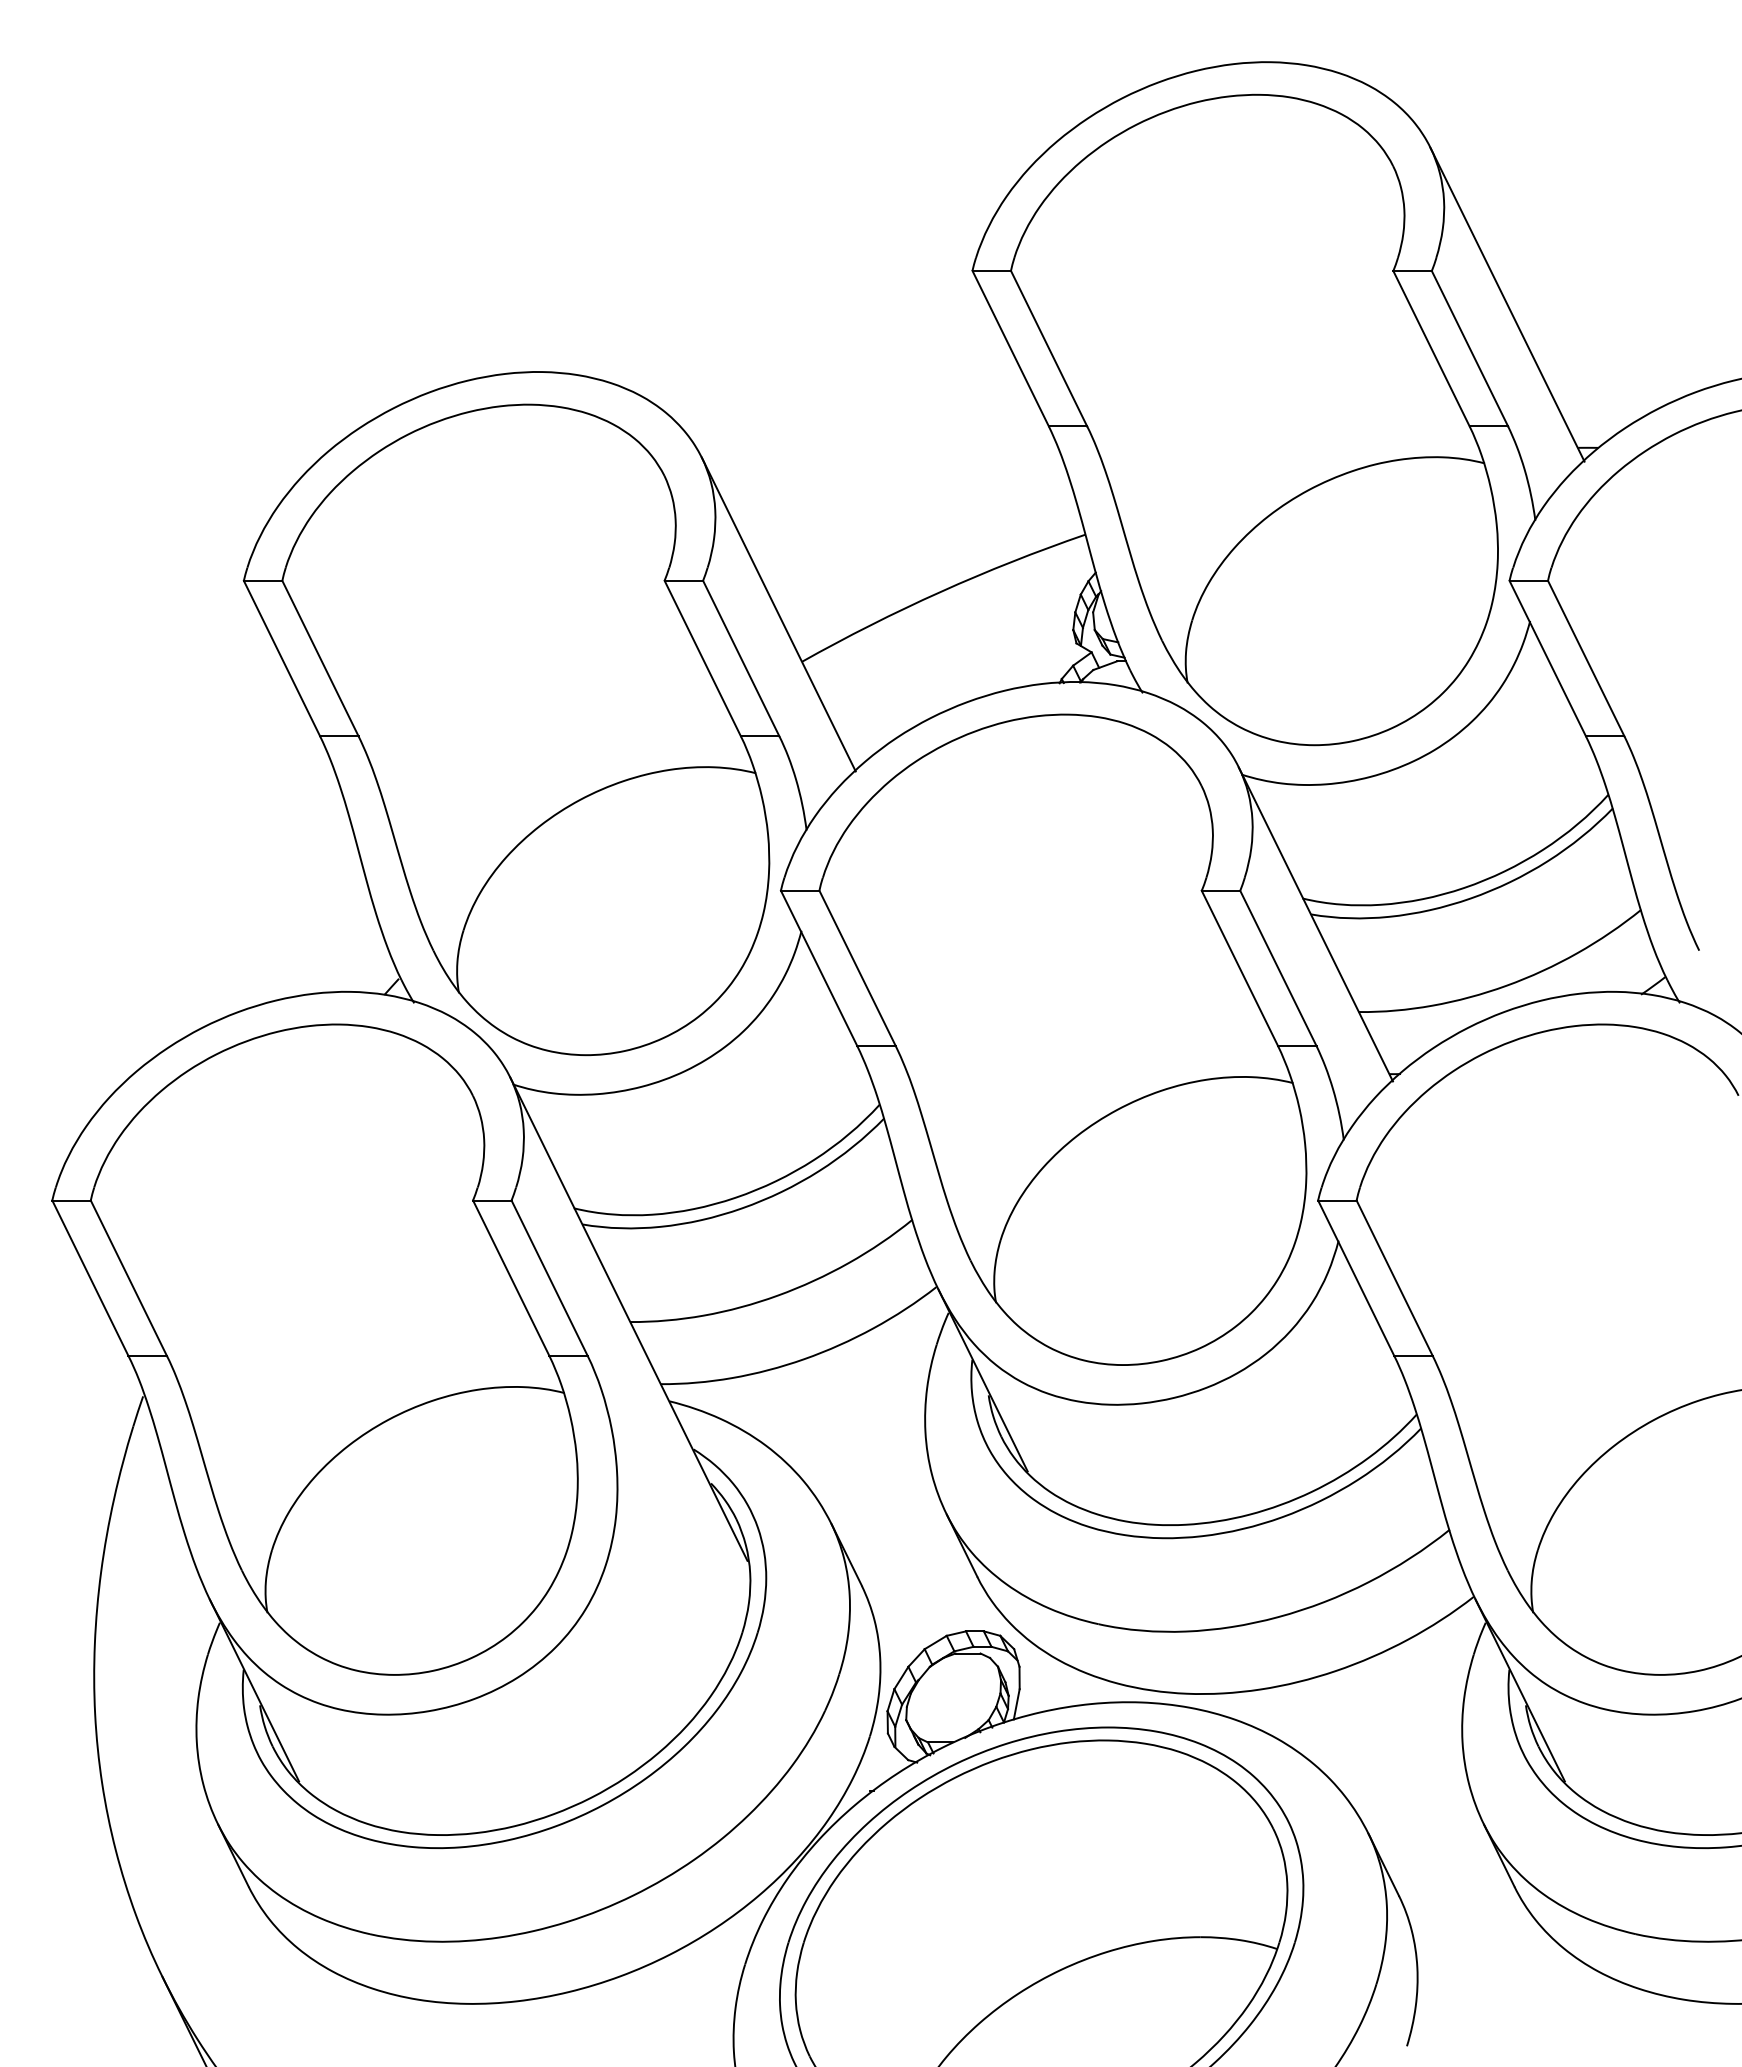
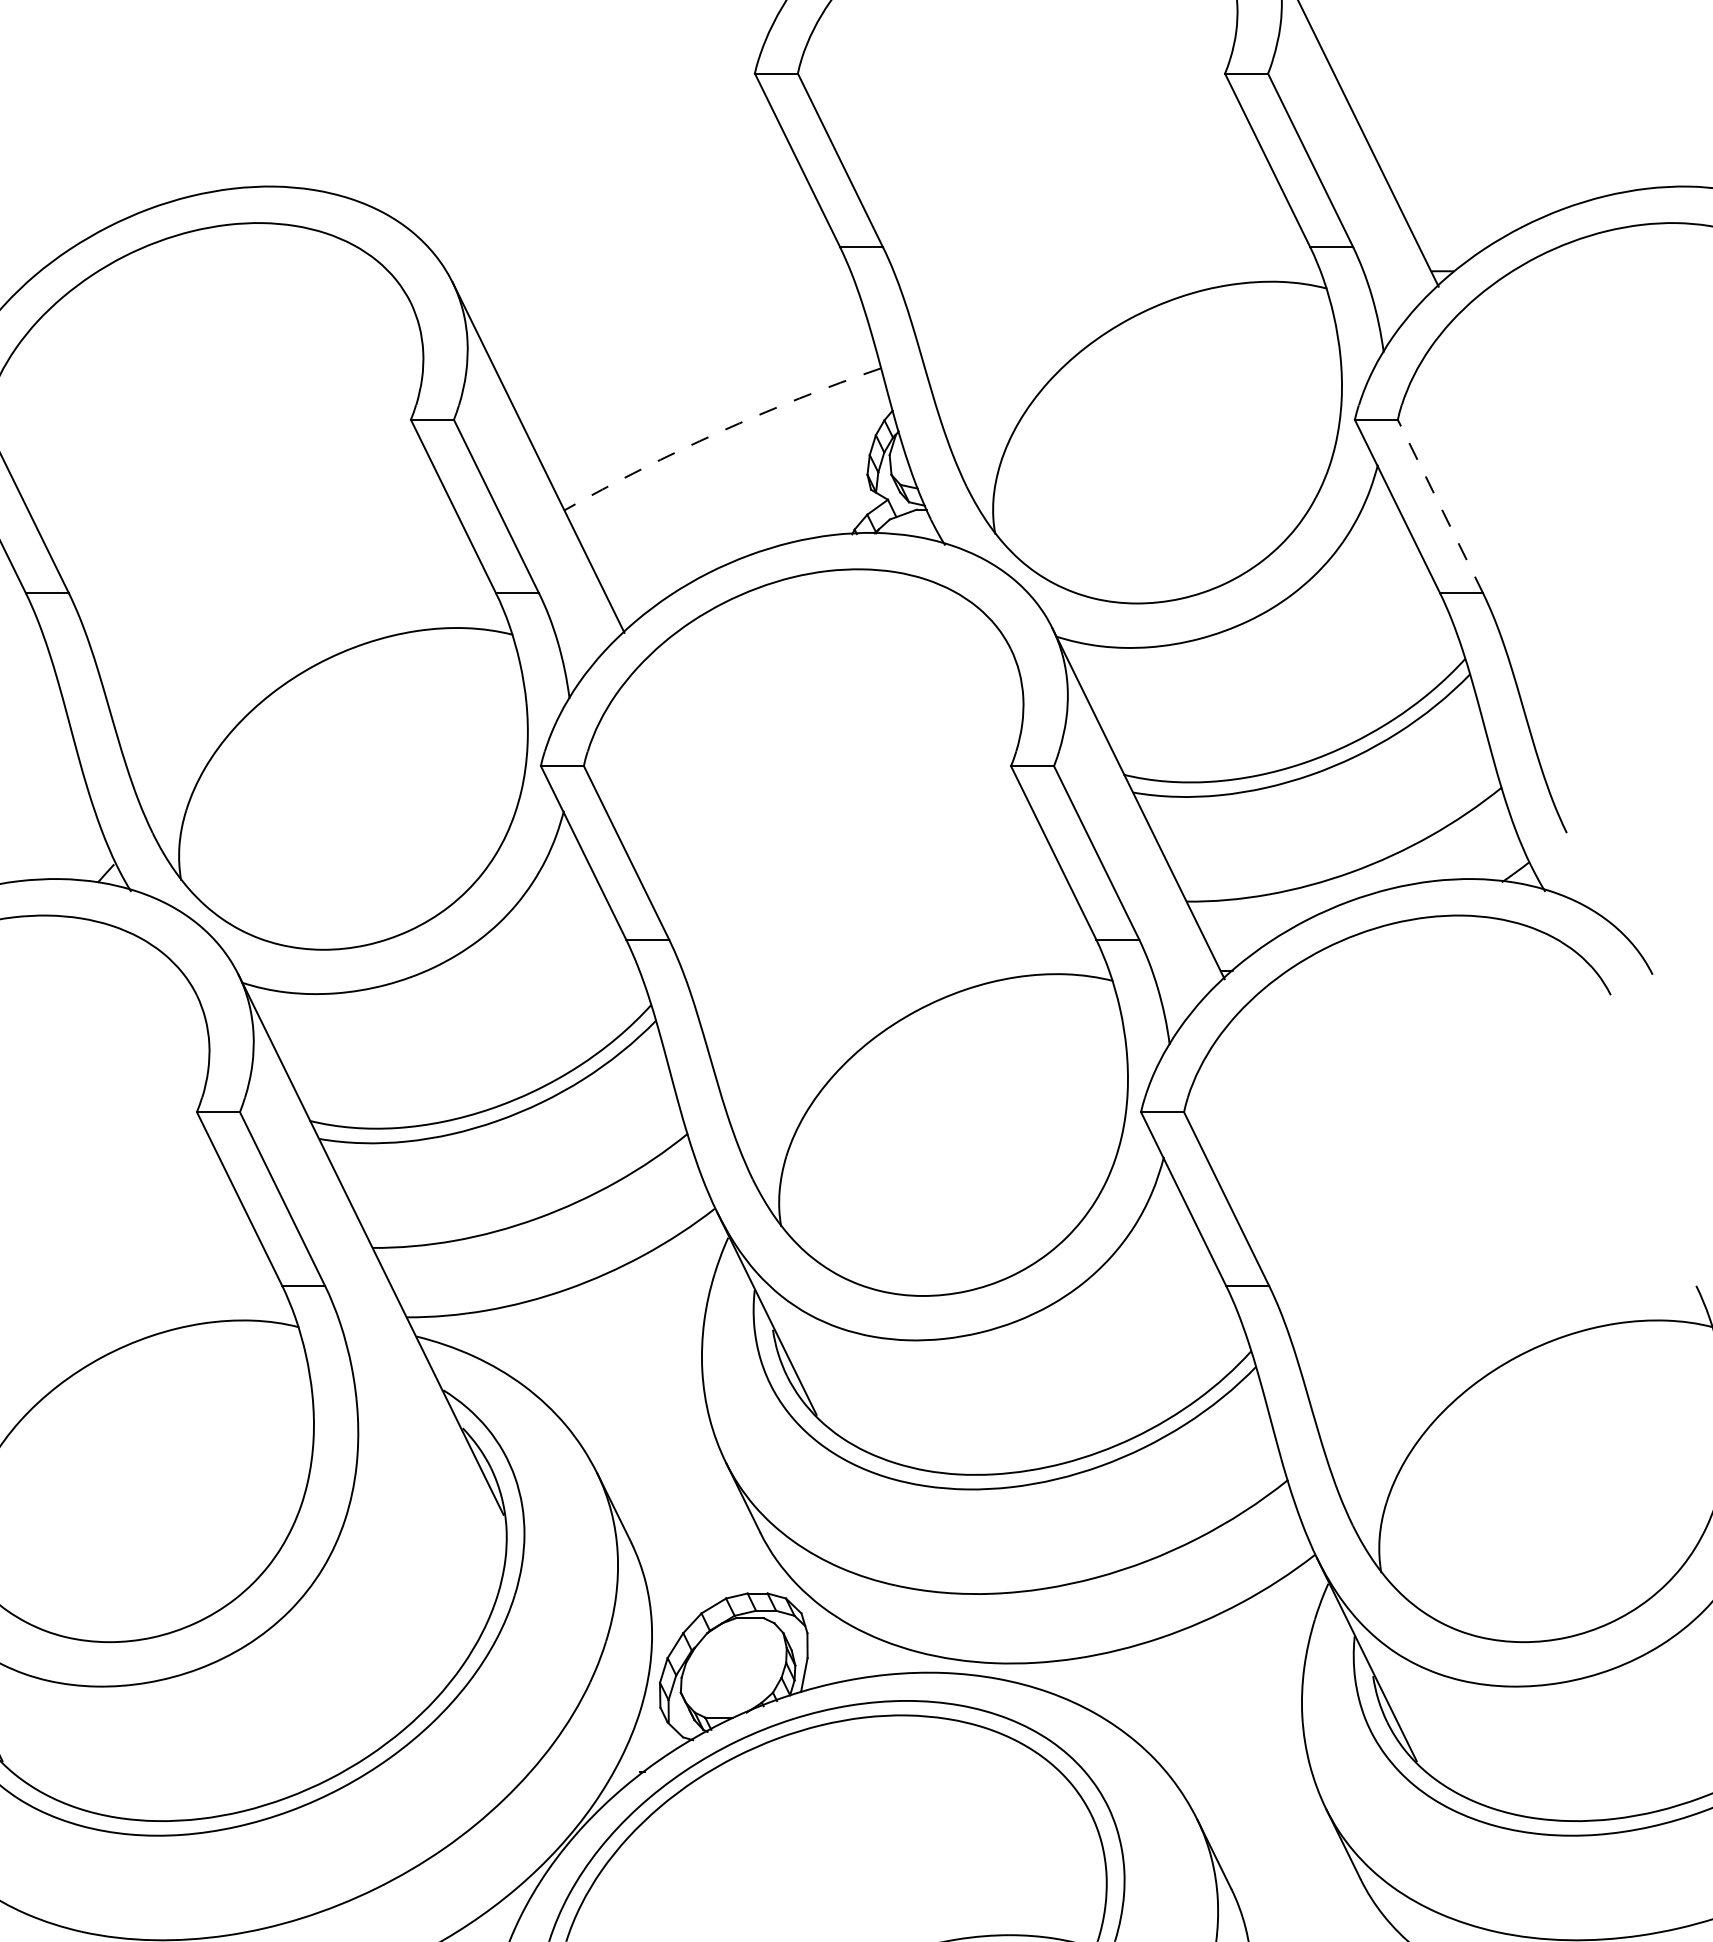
arc: (940, 591) -> (719, 431), solid -> dashed
line: (1585, 658) -> (1439, 506), solid -> dashed

